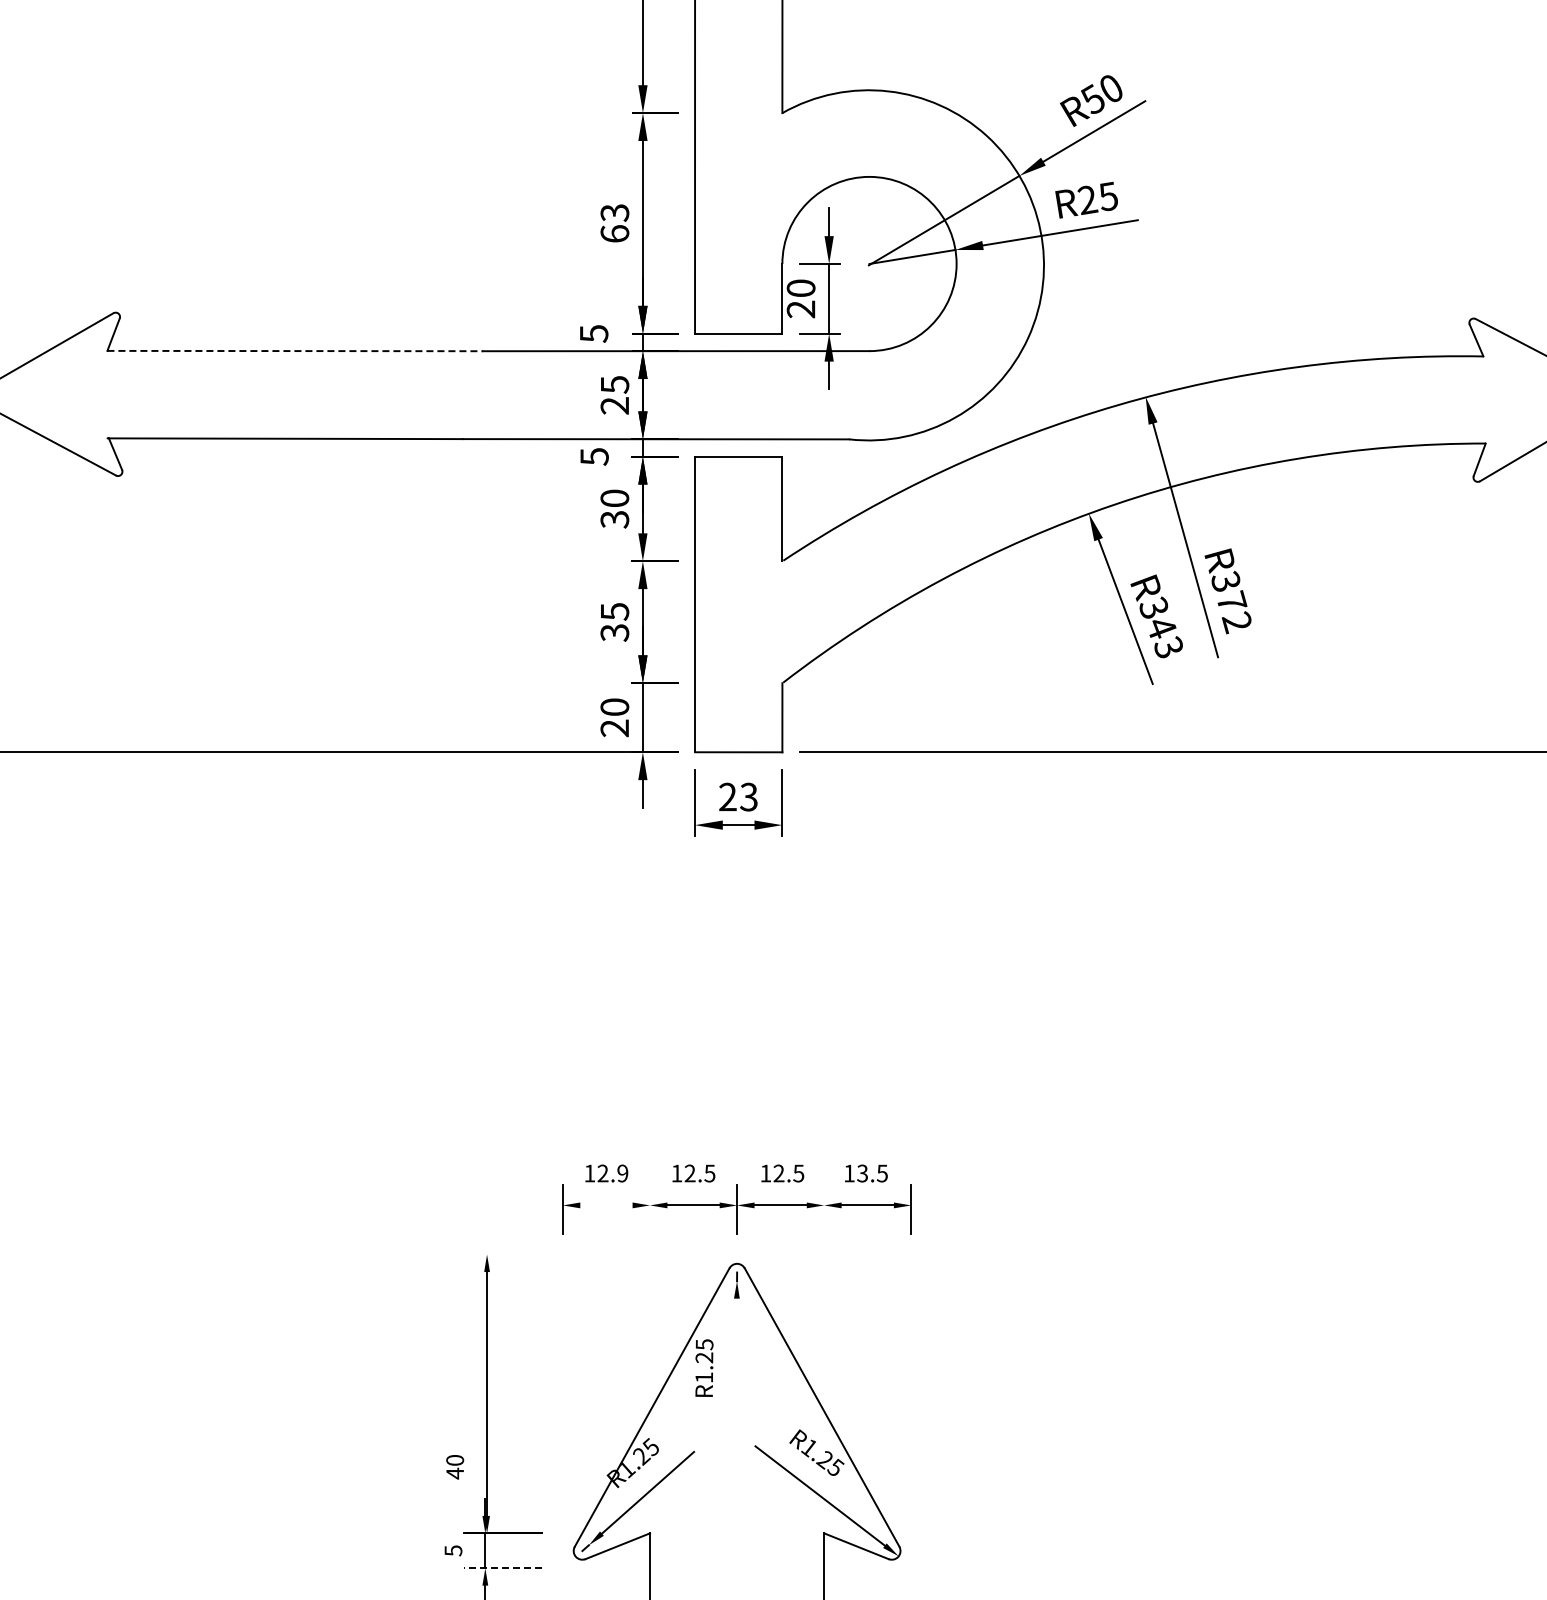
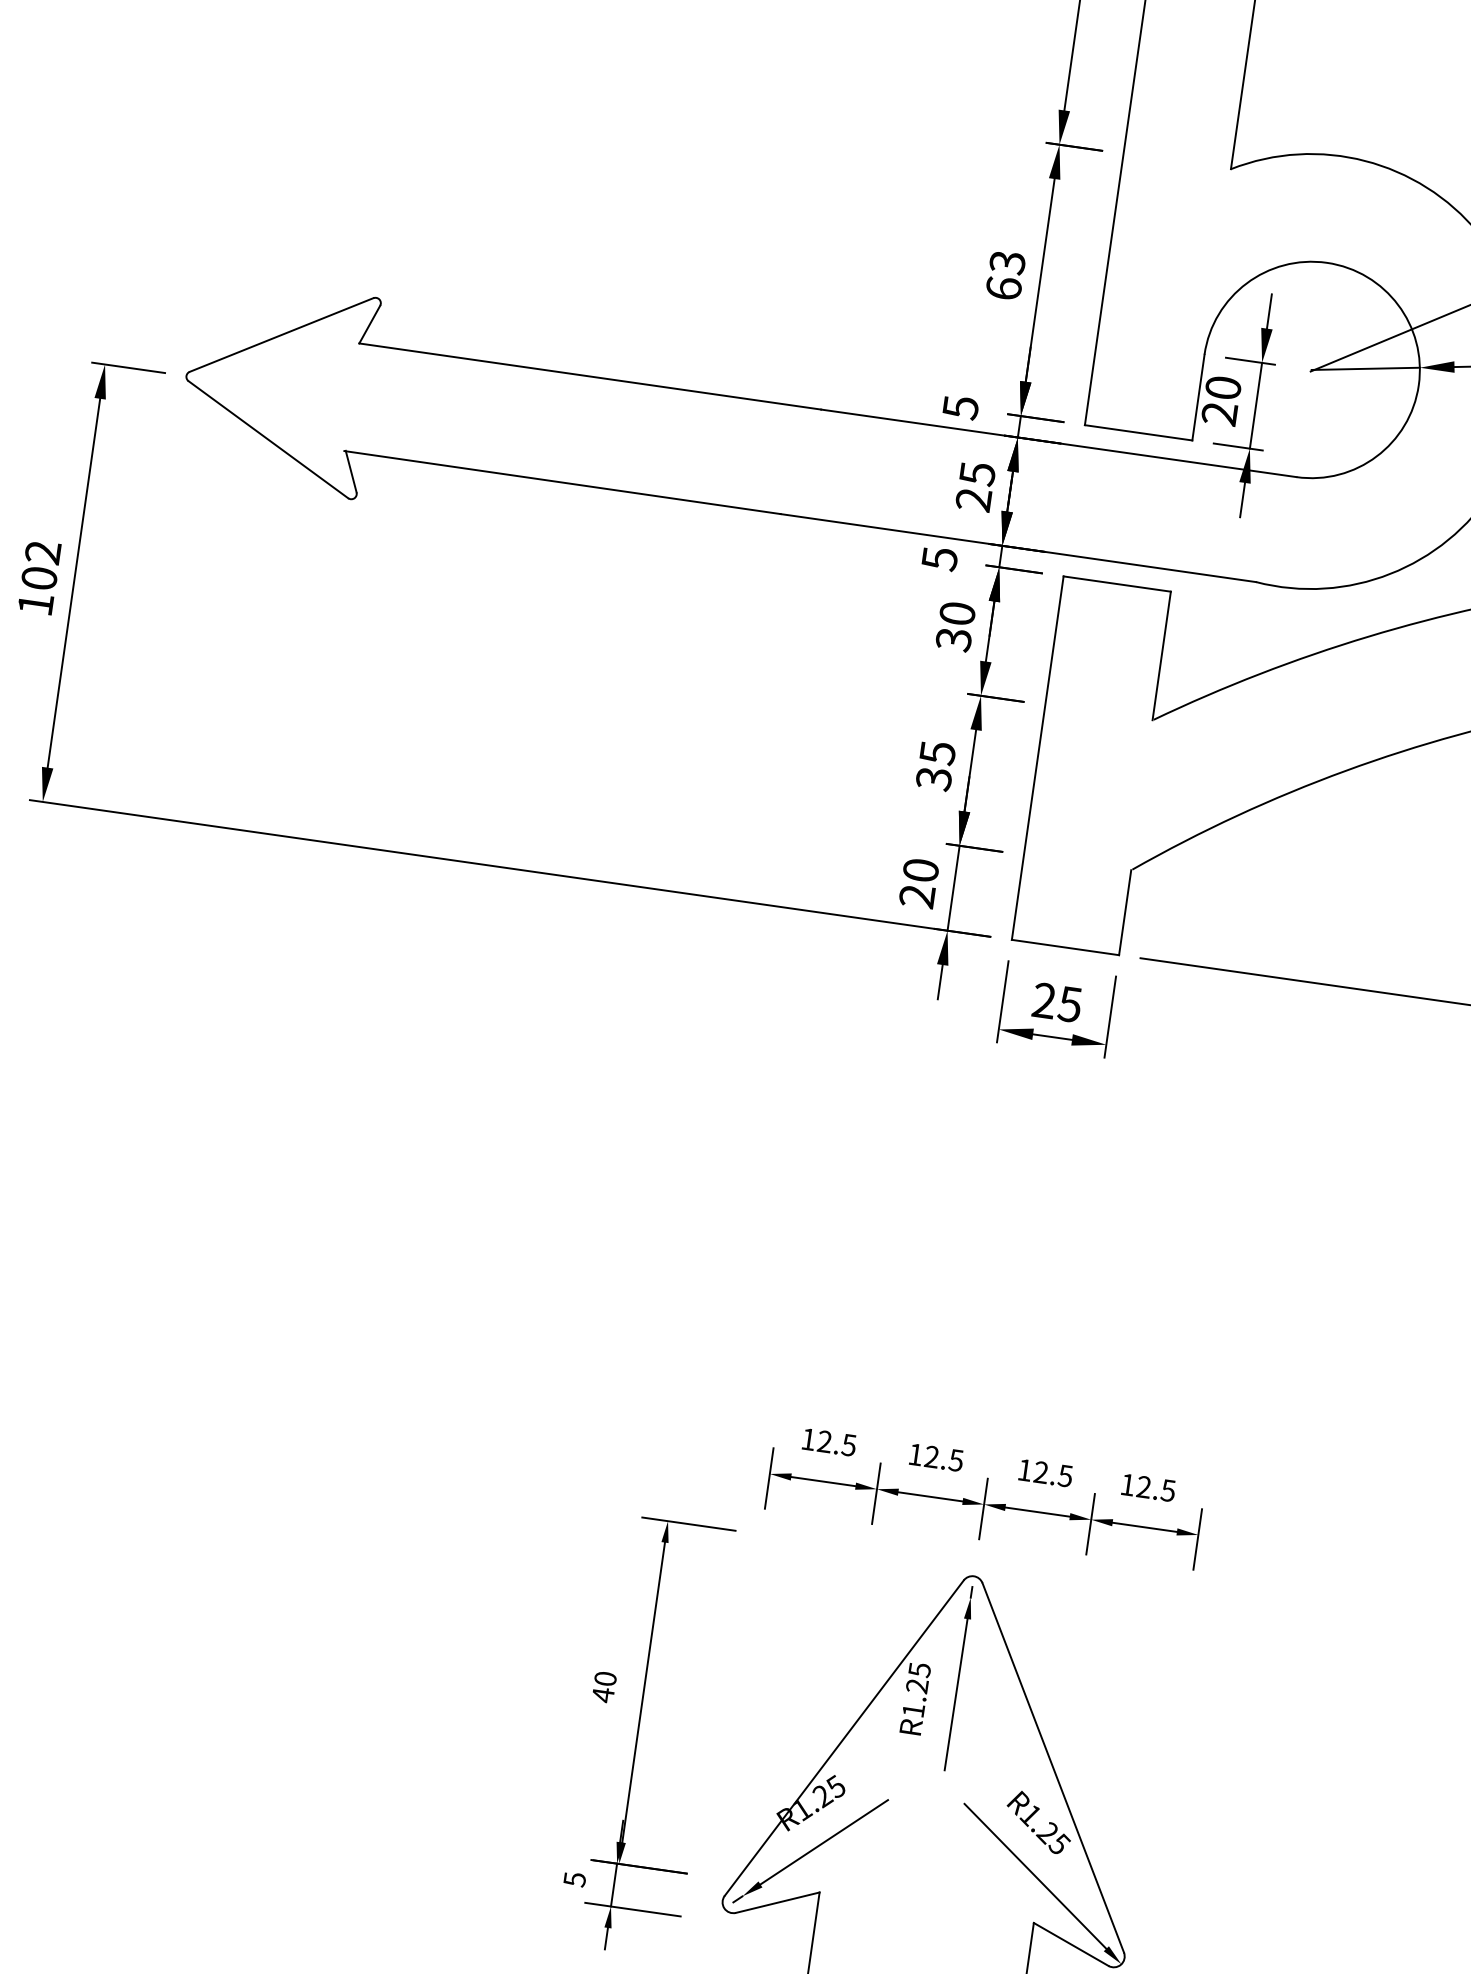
line: (295, 351) -> (590, 377), dashed -> solid
text: (748, 796) -> (1069, 1003), 23 -> 25
text: (622, 1173) -> (848, 1445), 12.9 -> 12.5
text: (862, 1173) -> (1143, 1487), 13.5 -> 12.5
line: (606, 1205) -> (823, 1481), added
line: (650, 1208) -> (877, 1493), added
line: (824, 1208) -> (1091, 1523), added
line: (503, 1254) -> (688, 1523), added
line: (735, 1359) -> (955, 1693), added
text: (455, 1467) -> (604, 1687), moved
line: (503, 1568) -> (633, 1910), dashed -> solid

